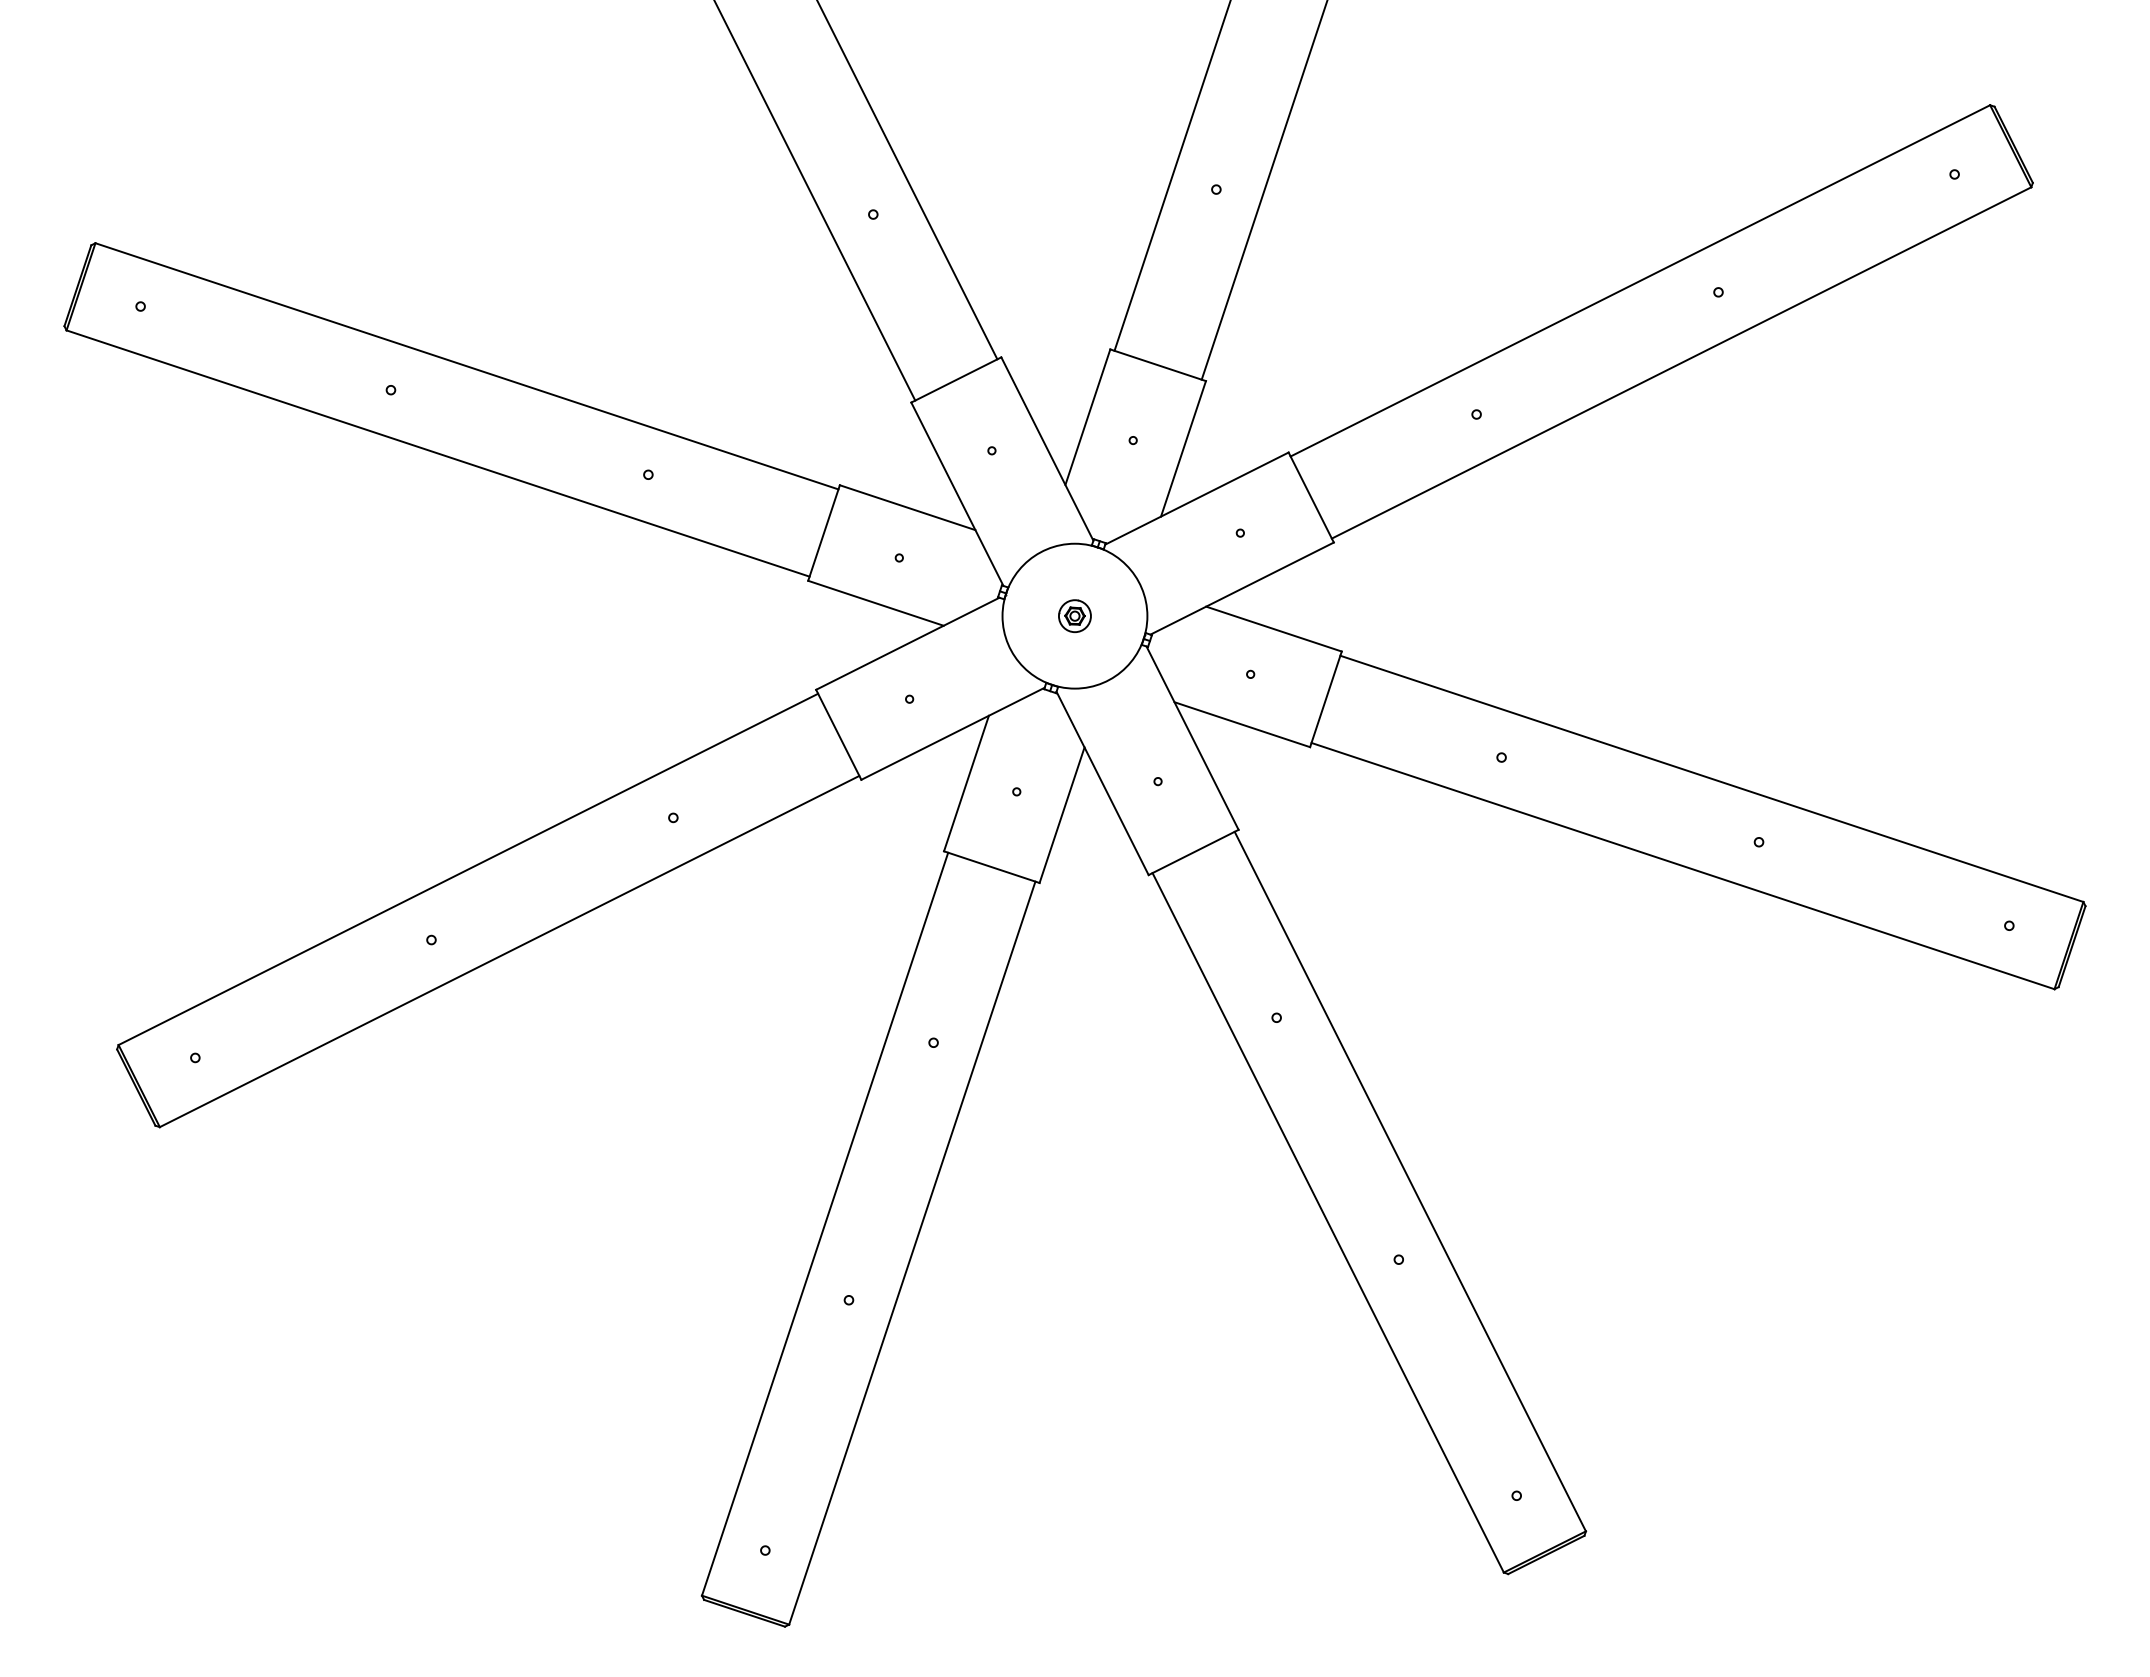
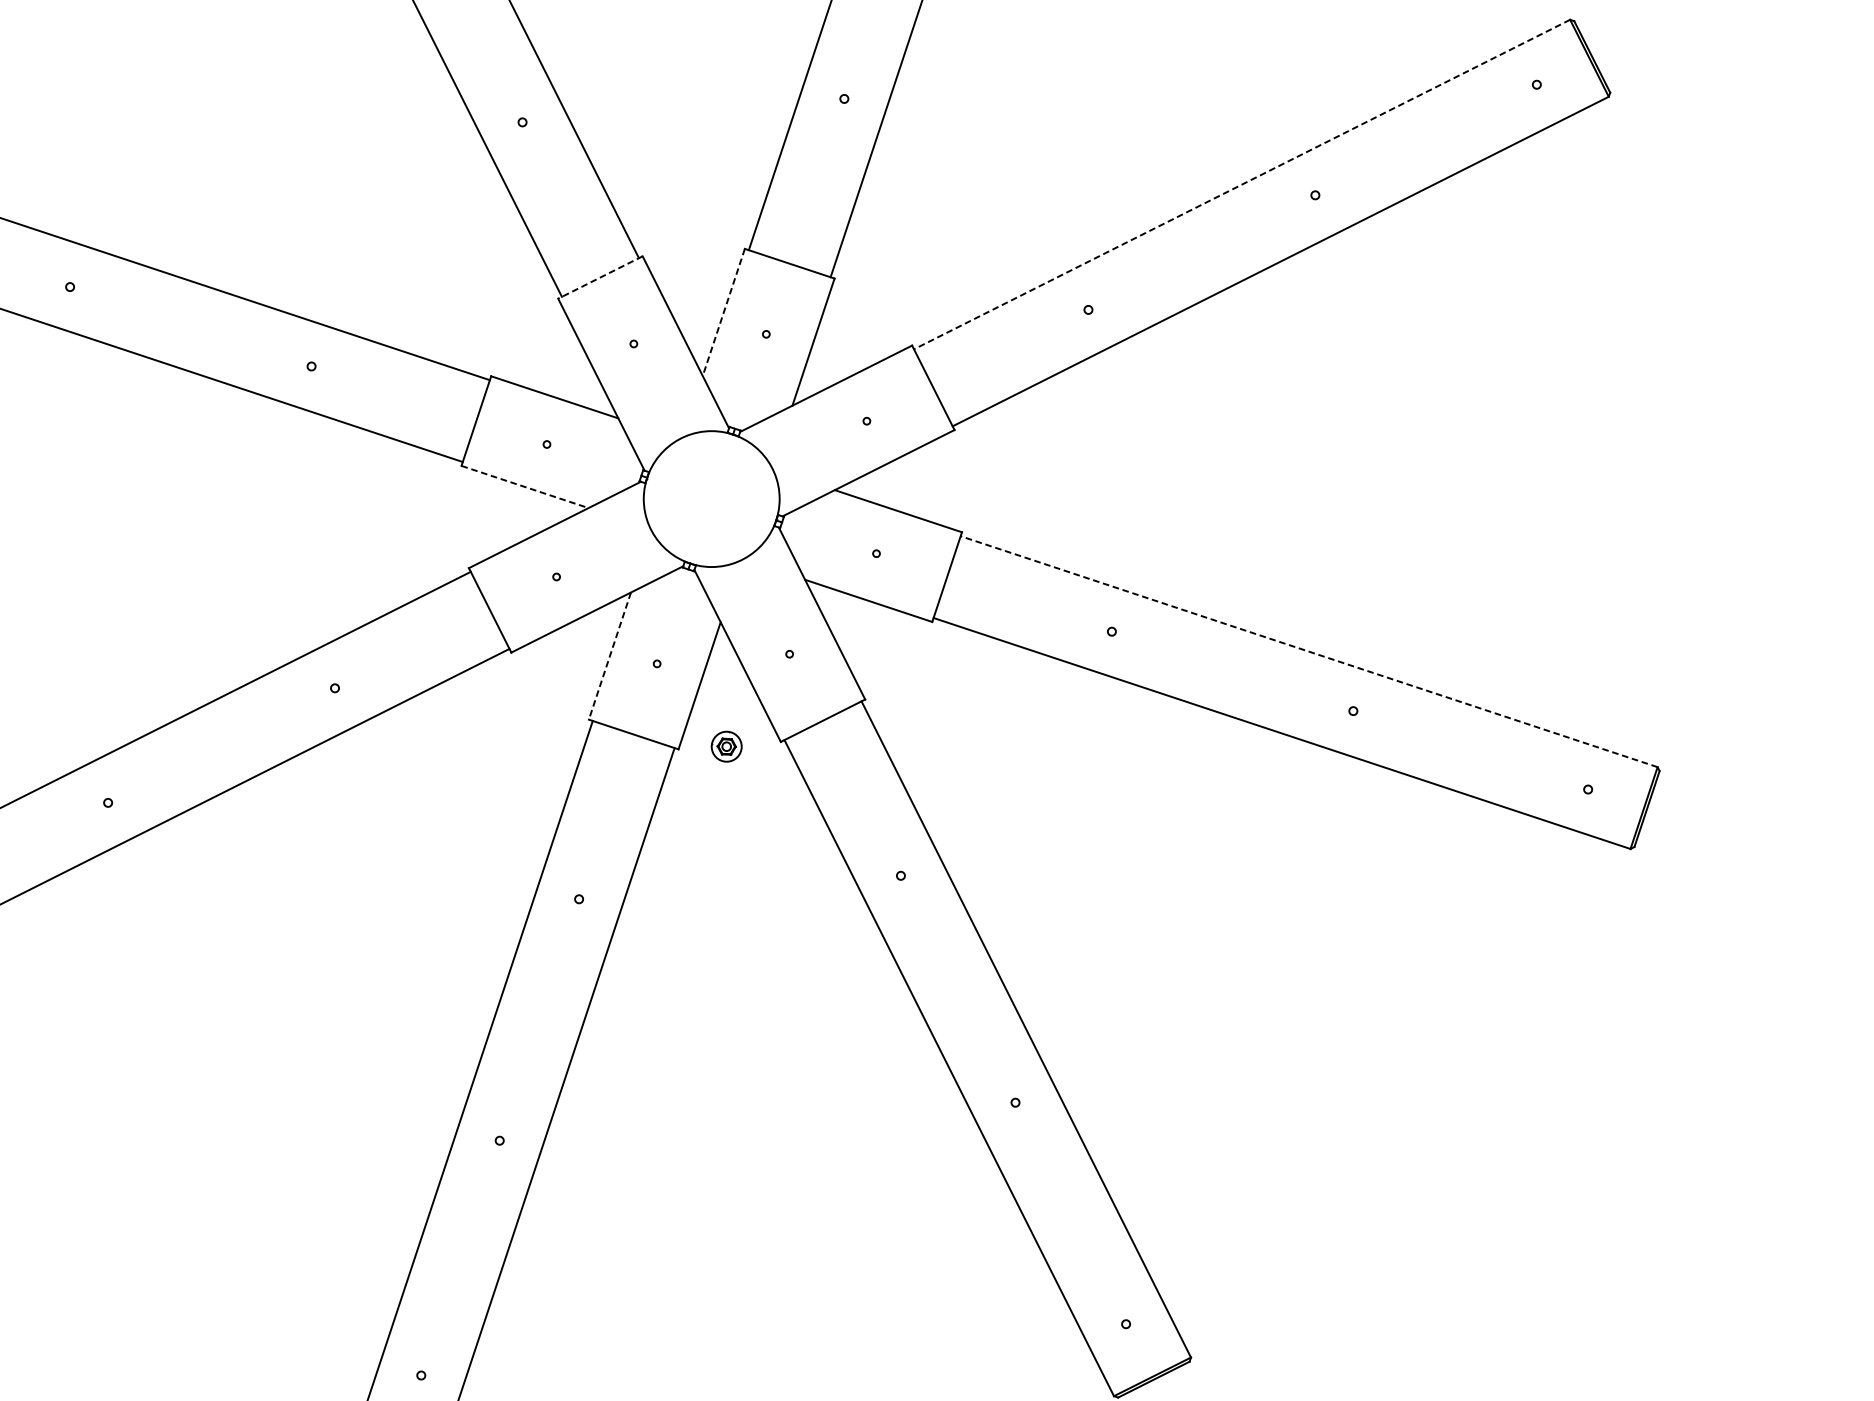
line: (1639, 281) -> (1241, 185), solid -> dashed
line: (955, 380) -> (599, 278), solid -> dashed
line: (1087, 417) -> (723, 312), solid -> dashed
line: (876, 603) -> (525, 487), solid -> dashed
part: (1074, 616) -> (726, 747), moved
line: (1711, 778) -> (1308, 651), solid -> dashed
line: (966, 784) -> (609, 656), solid -> dashed

